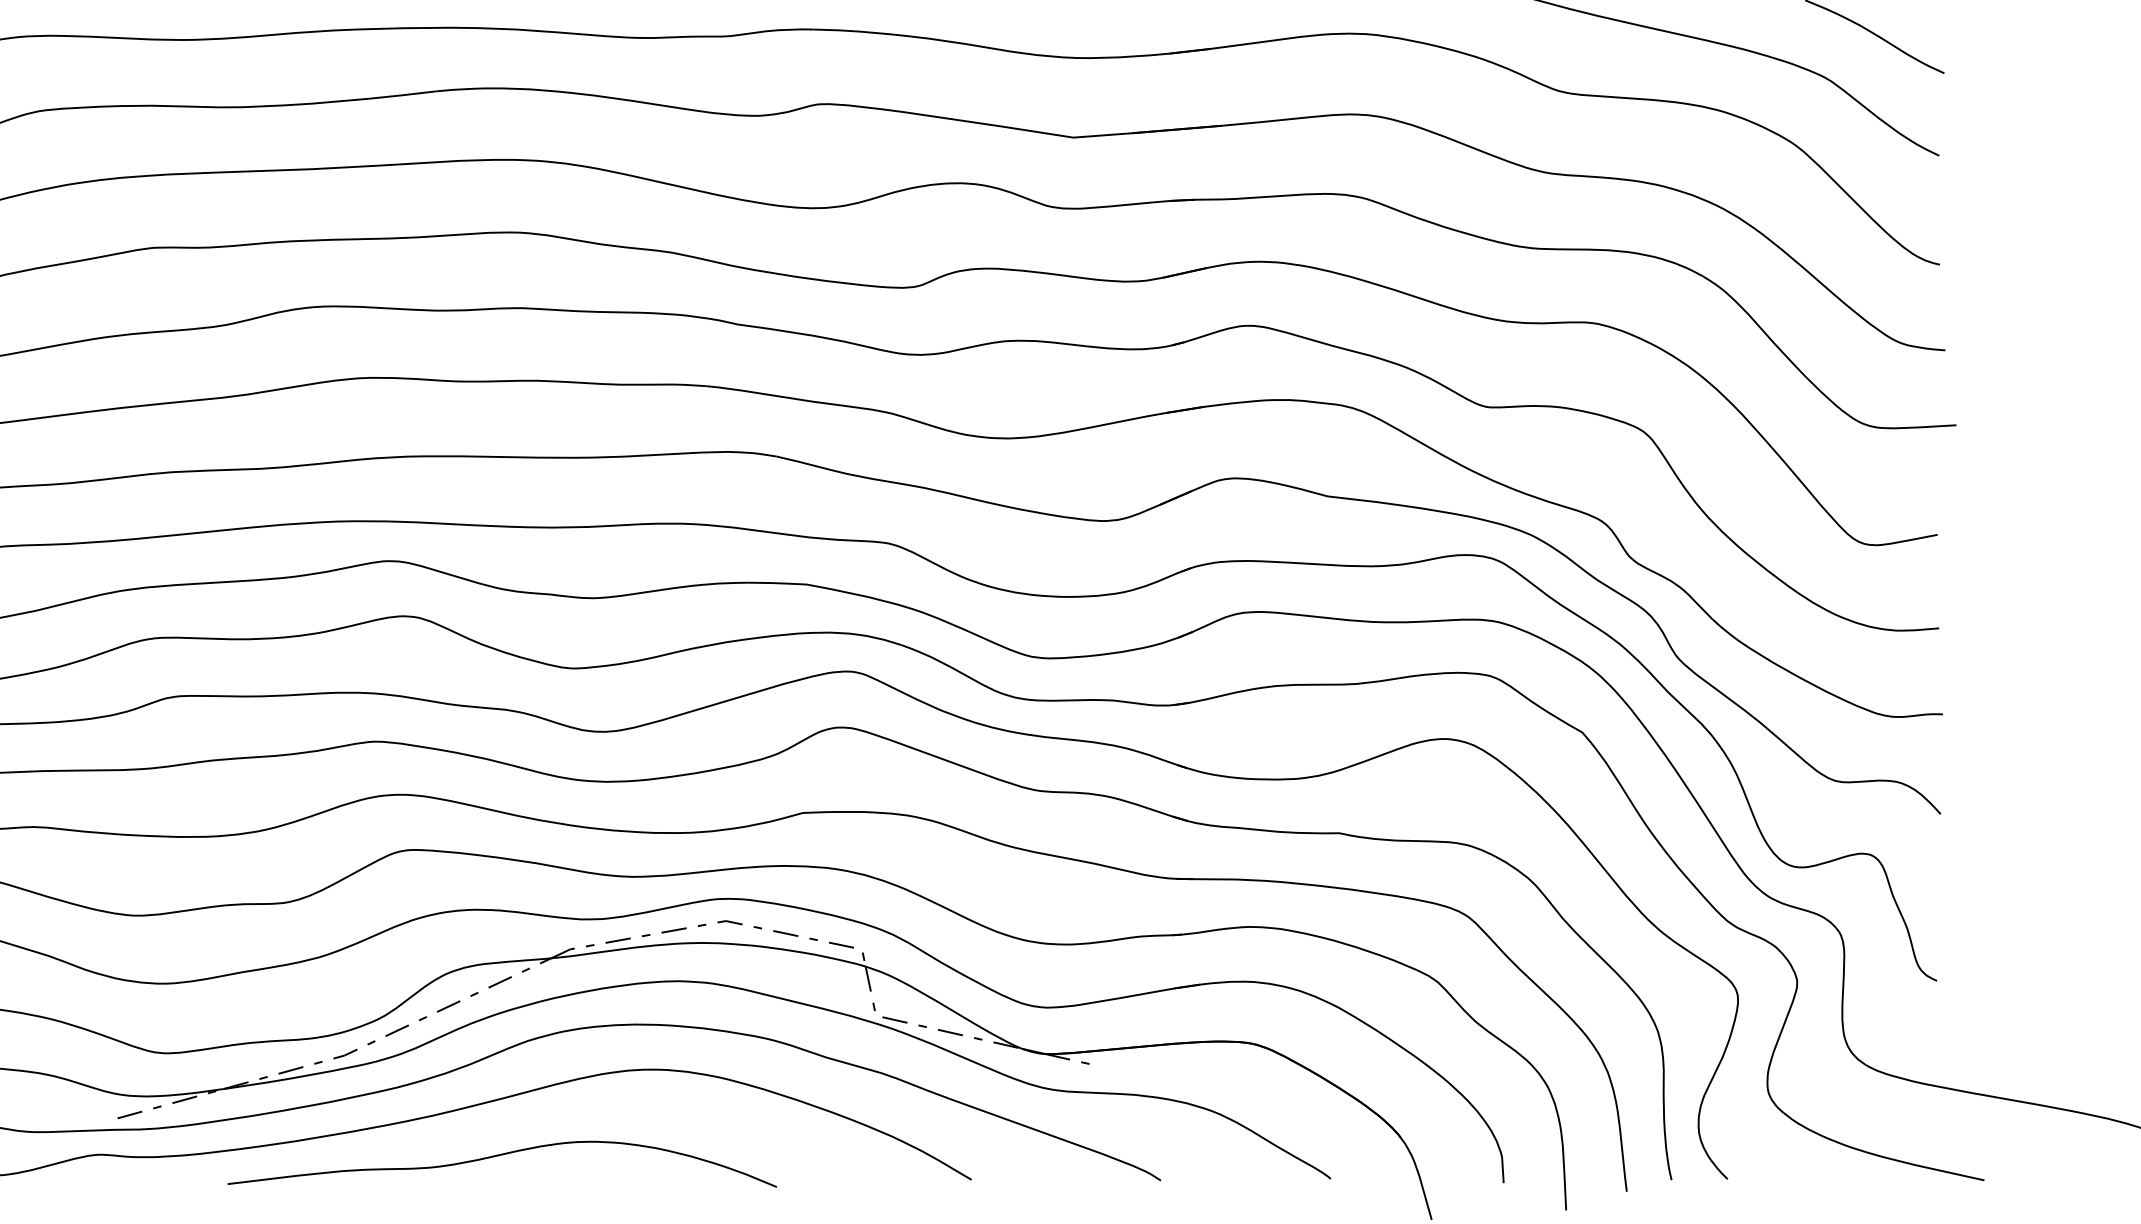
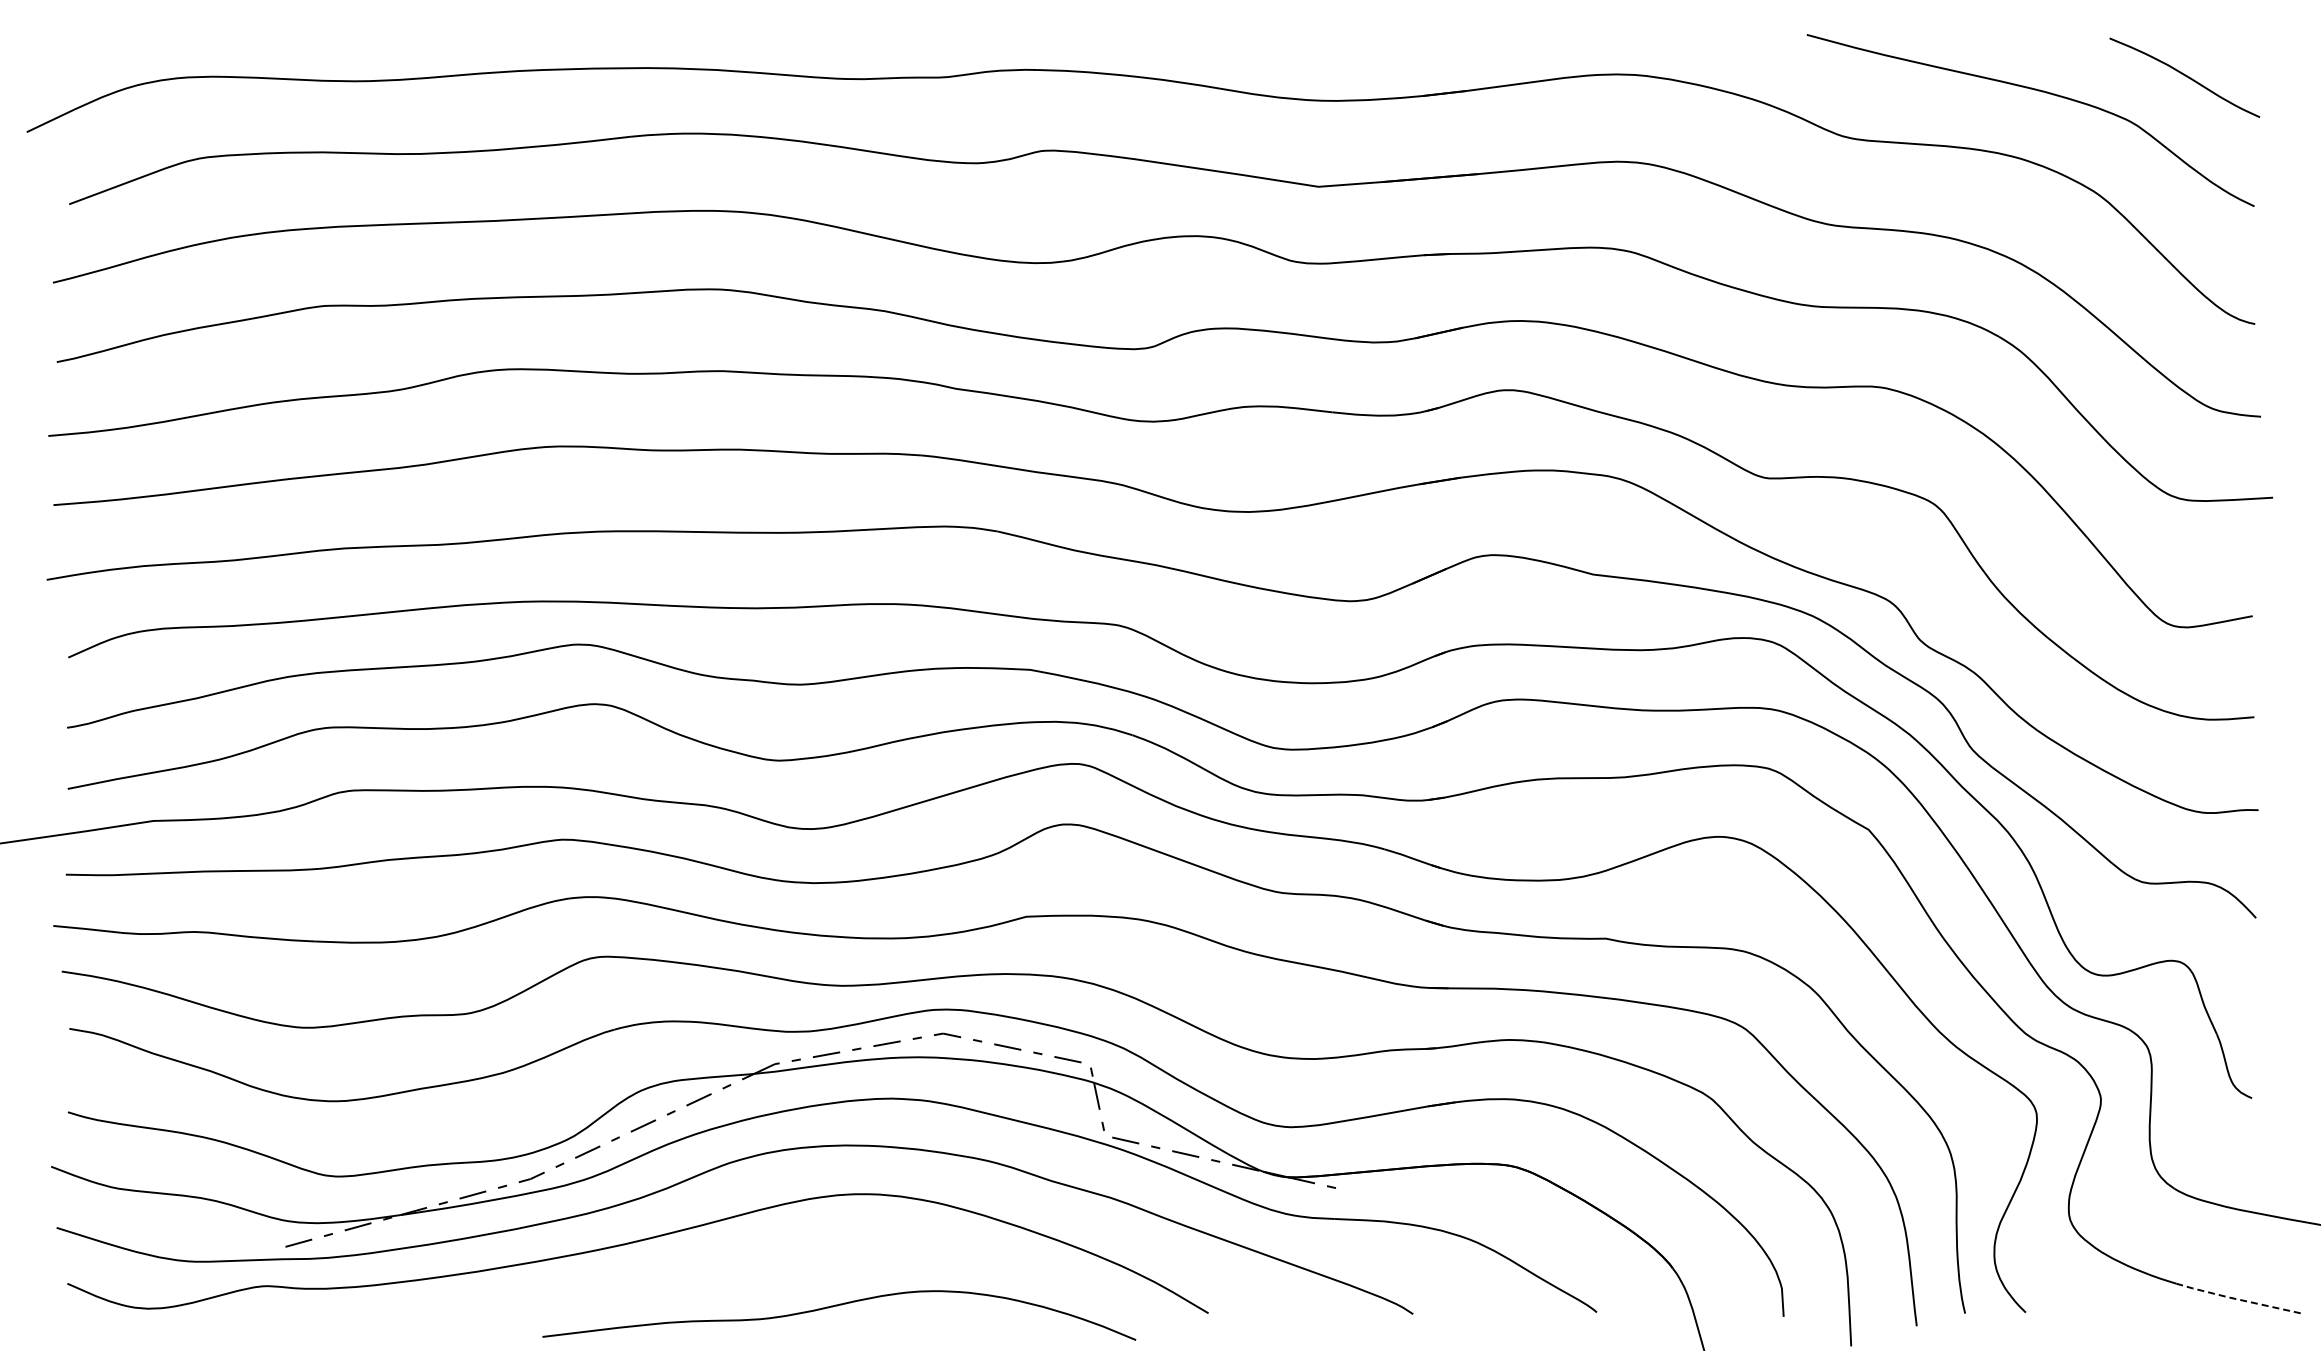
curve: (500, 1155) -> (837, 1306), moved
line: (1924, 1167) -> (2238, 1299), solid -> dashed

